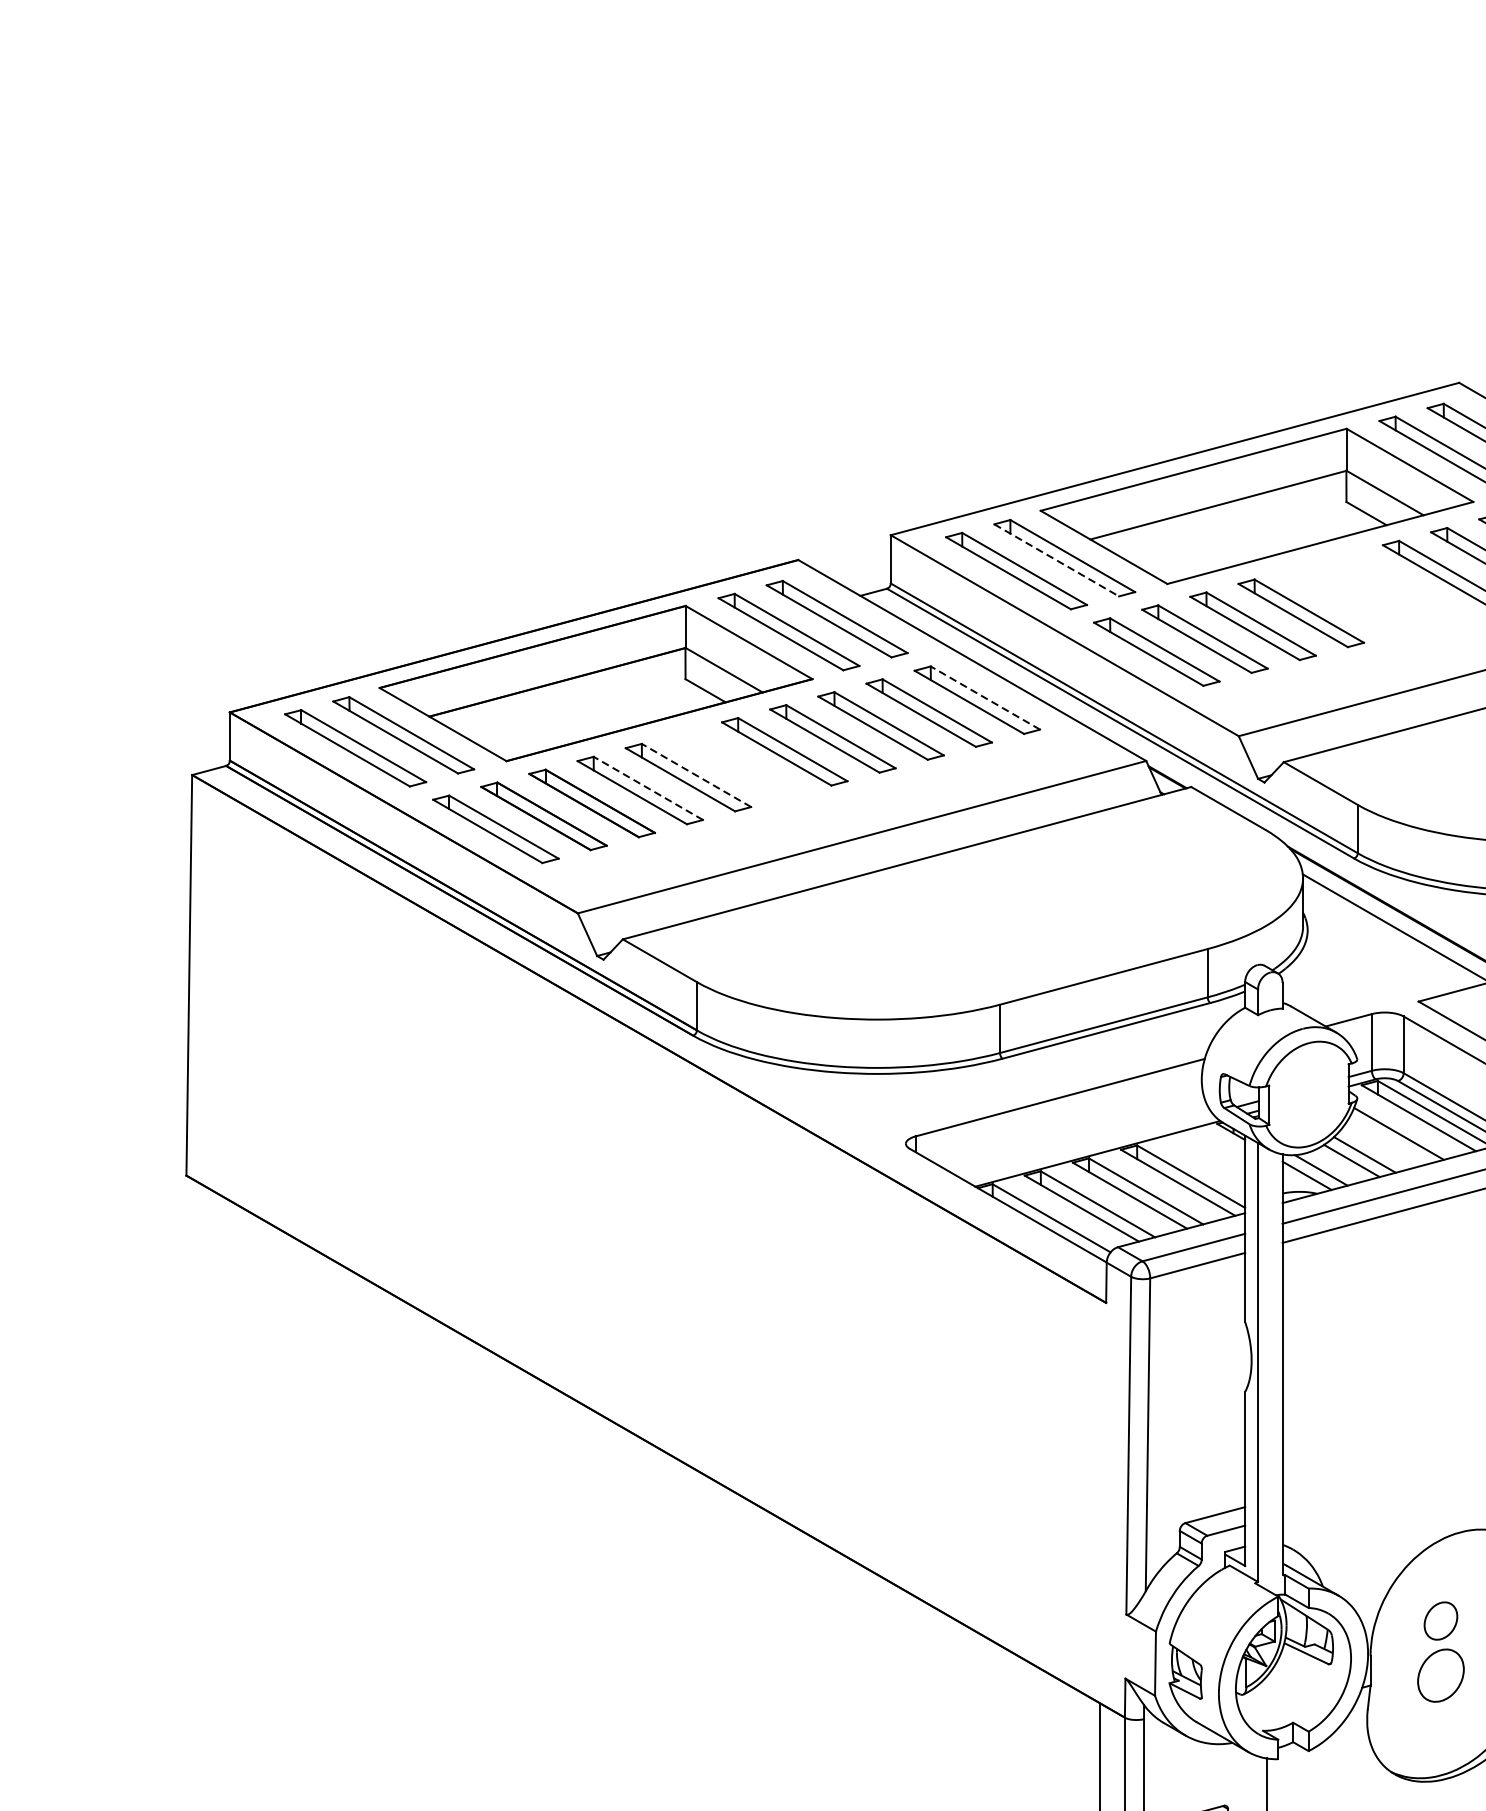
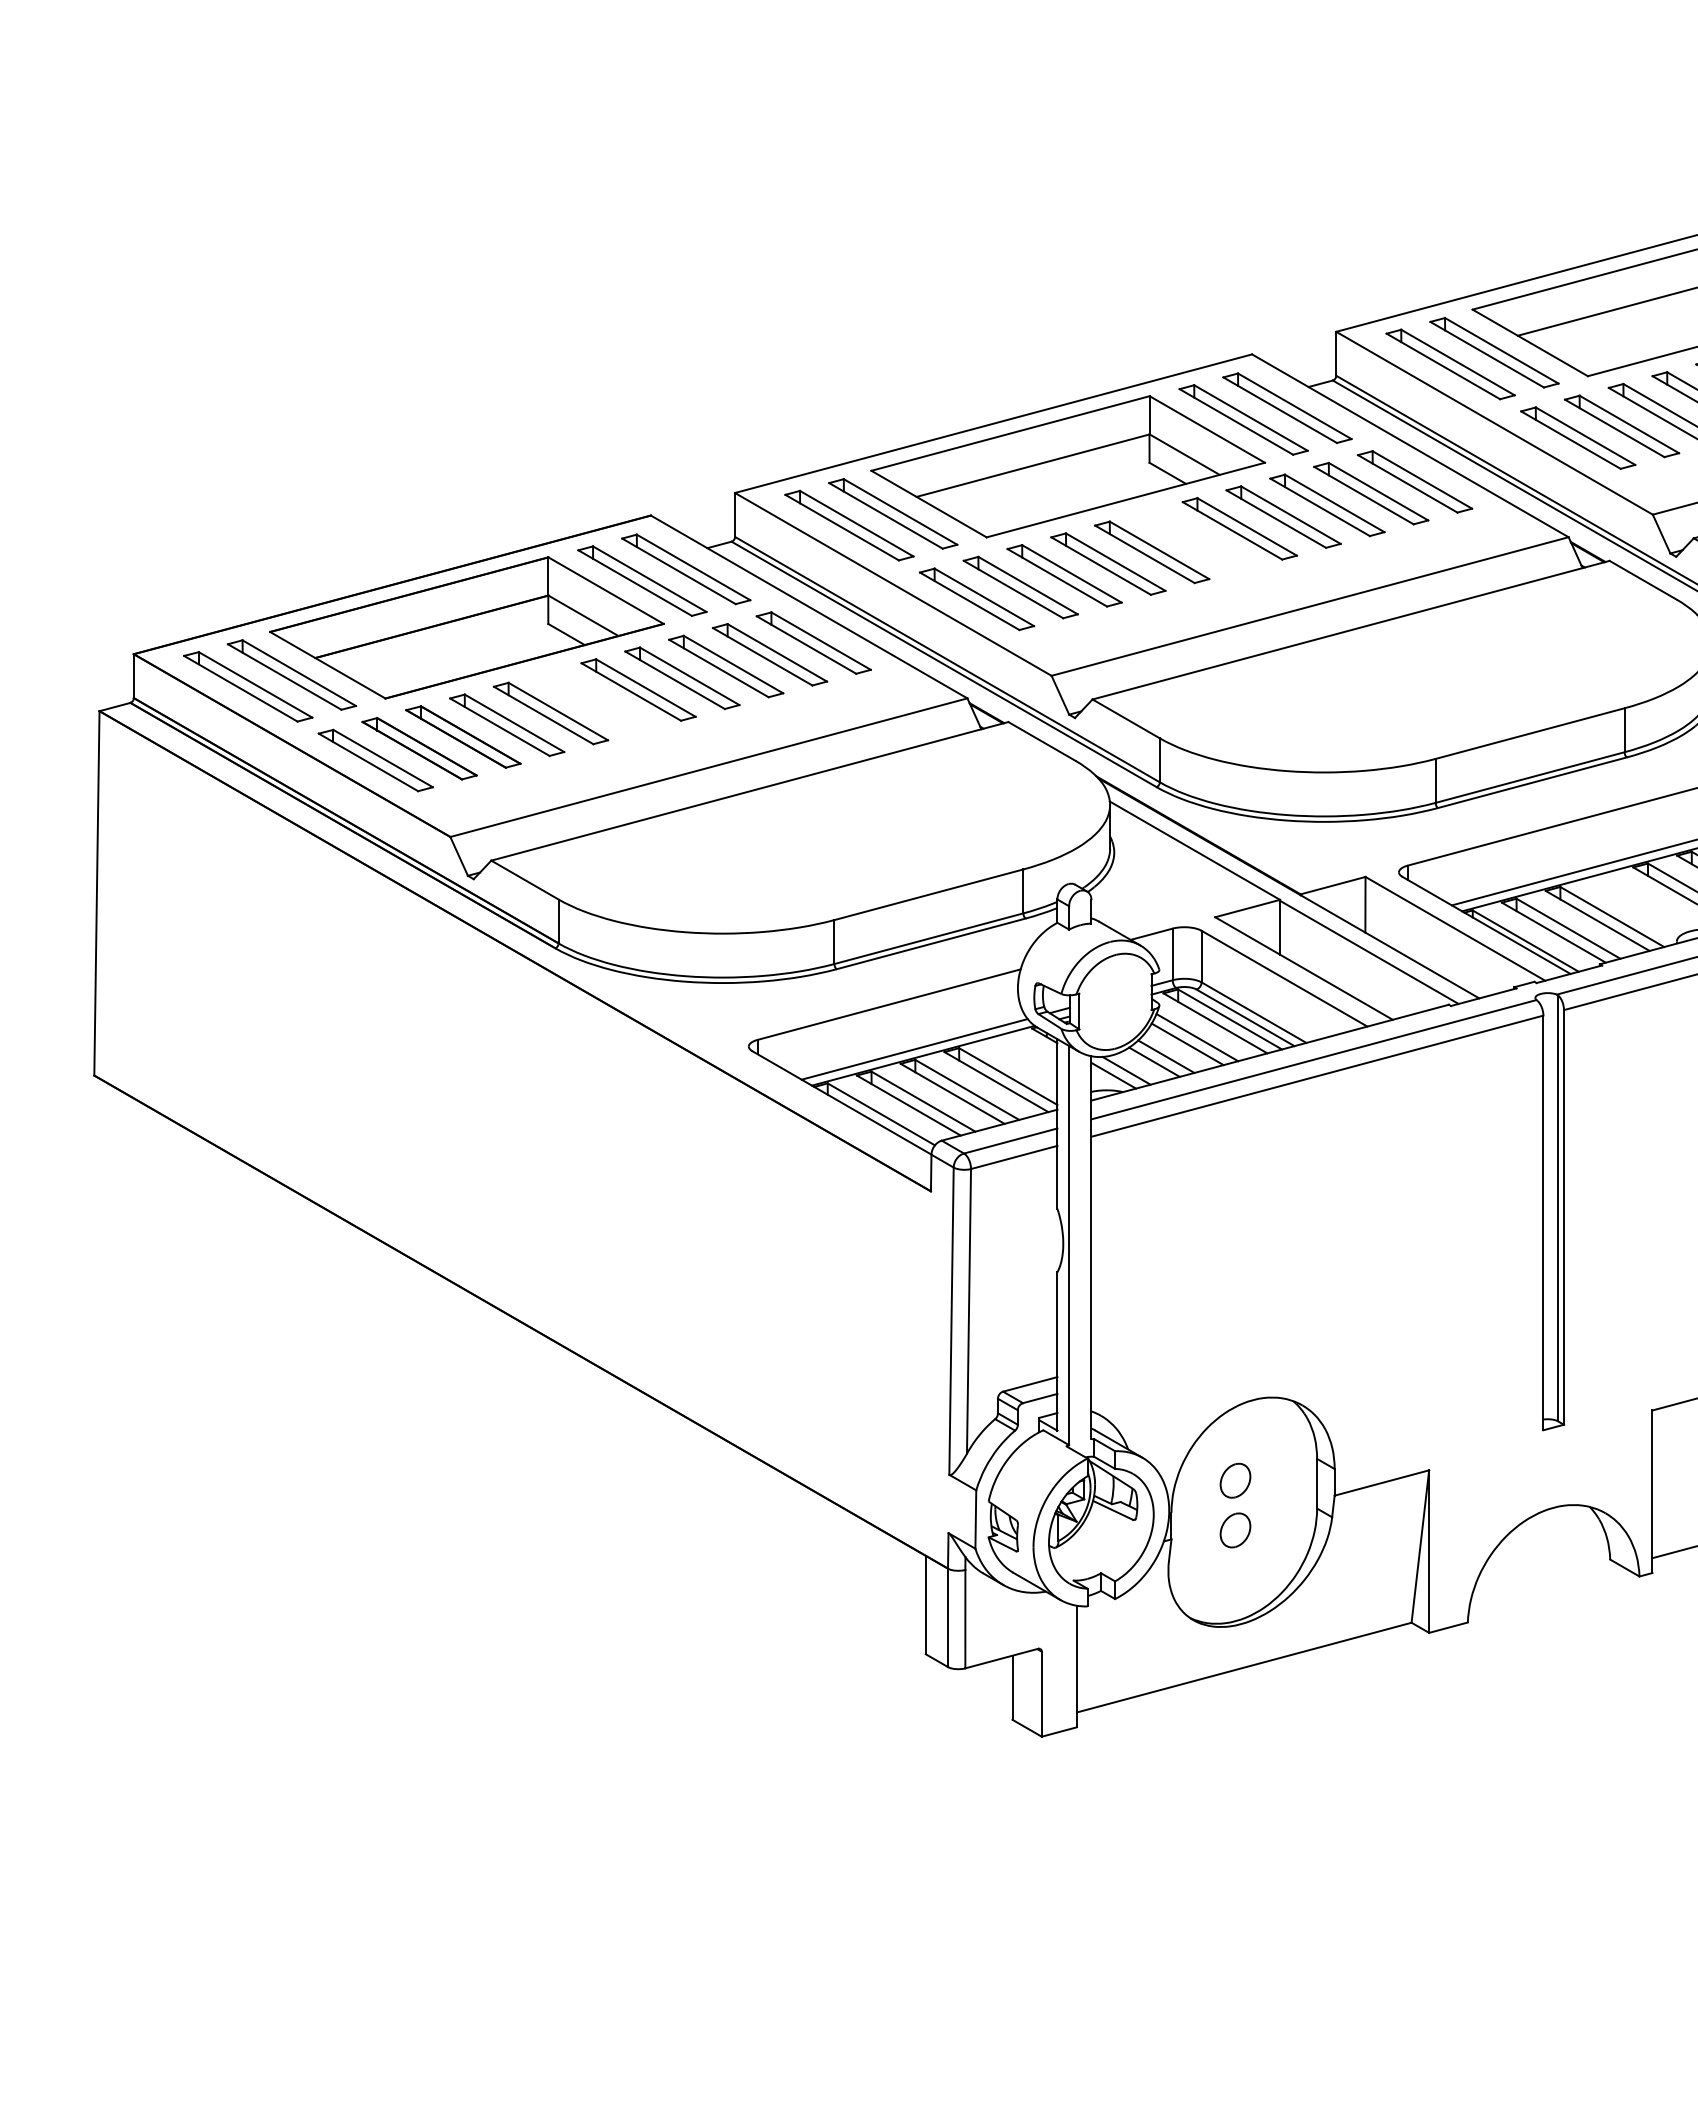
line: (1056, 559) -> (885, 515), dashed -> solid
part: (1349, 600) -> (1152, 552), added
line: (984, 697) -> (820, 640), dashed -> solid
line: (695, 775) -> (557, 711), dashed -> solid
line: (648, 788) -> (514, 723), dashed -> solid
line: (1388, 1141) -> (1187, 1044), added
line: (1088, 1146) -> (914, 1049), added
part: (1440, 1675) -> (1235, 1530), size x0.71

